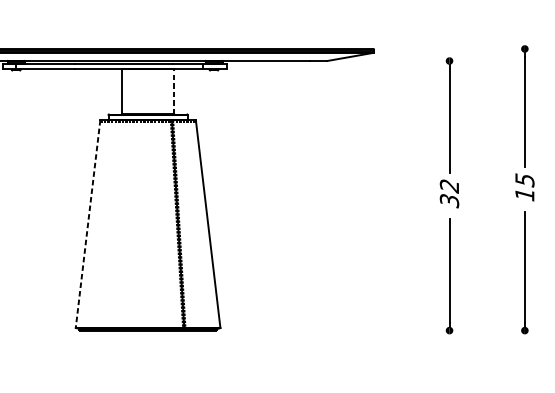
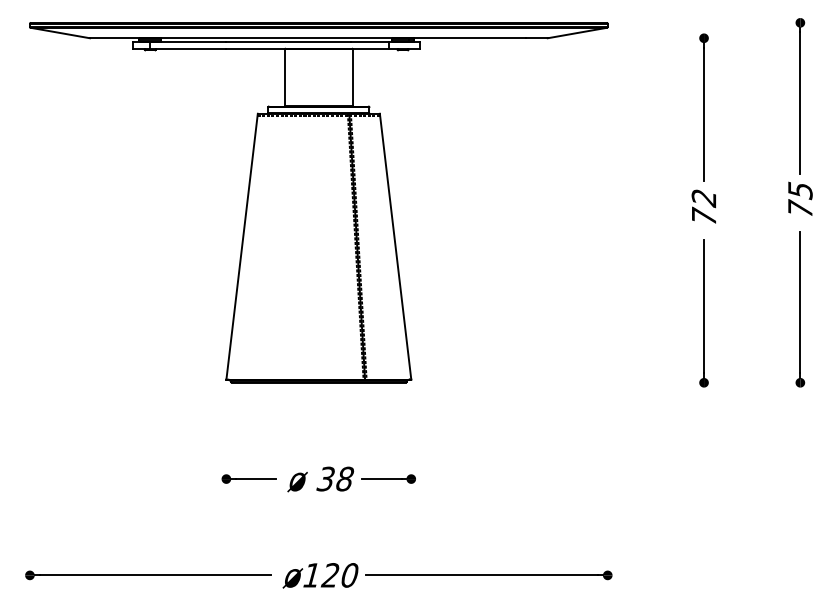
line: (174, 91) -> (352, 77), dashed -> solid
text: (524, 194) -> (800, 208), 15 -> 75
text: (449, 200) -> (703, 216), 32 -> 72
line: (88, 223) -> (242, 246), dashed -> solid

